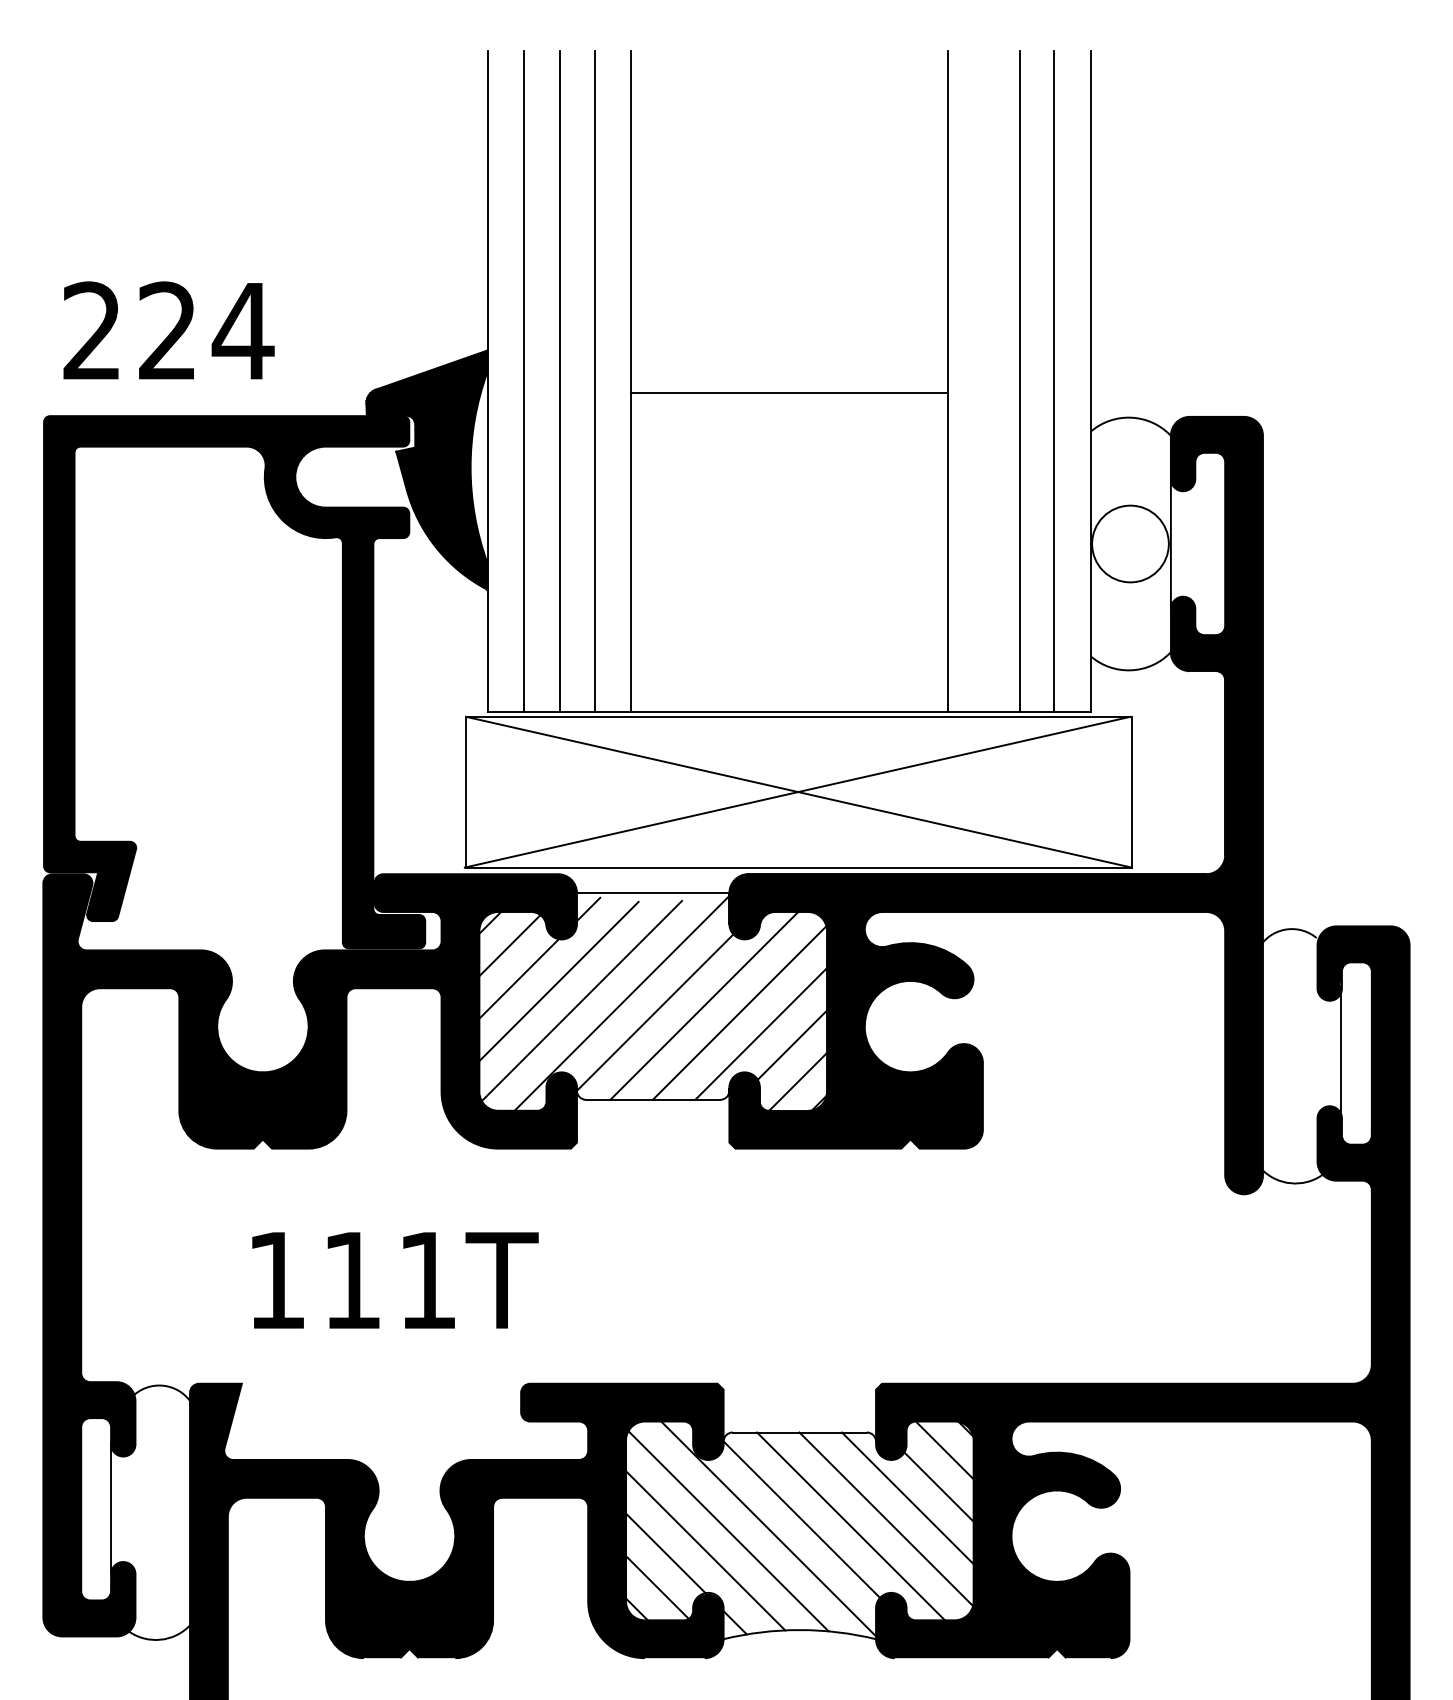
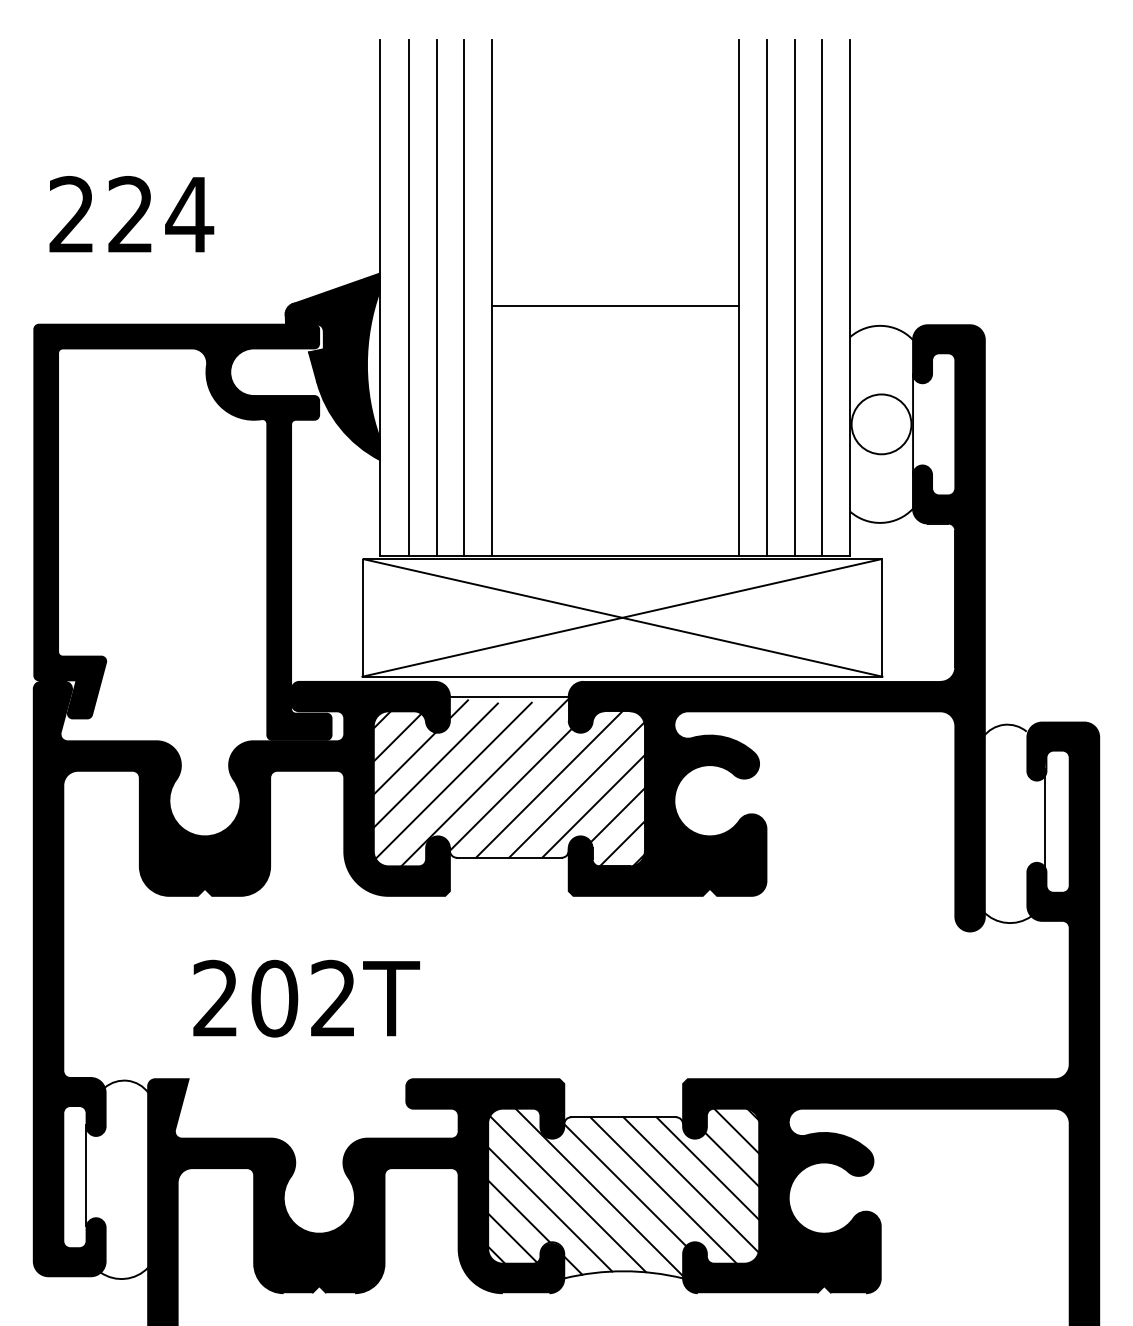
text: (168, 330) -> (131, 214), moved
line: (983, 381) -> (766, 297), added
text: (351, 1280) -> (274, 998), 111T -> 202T

